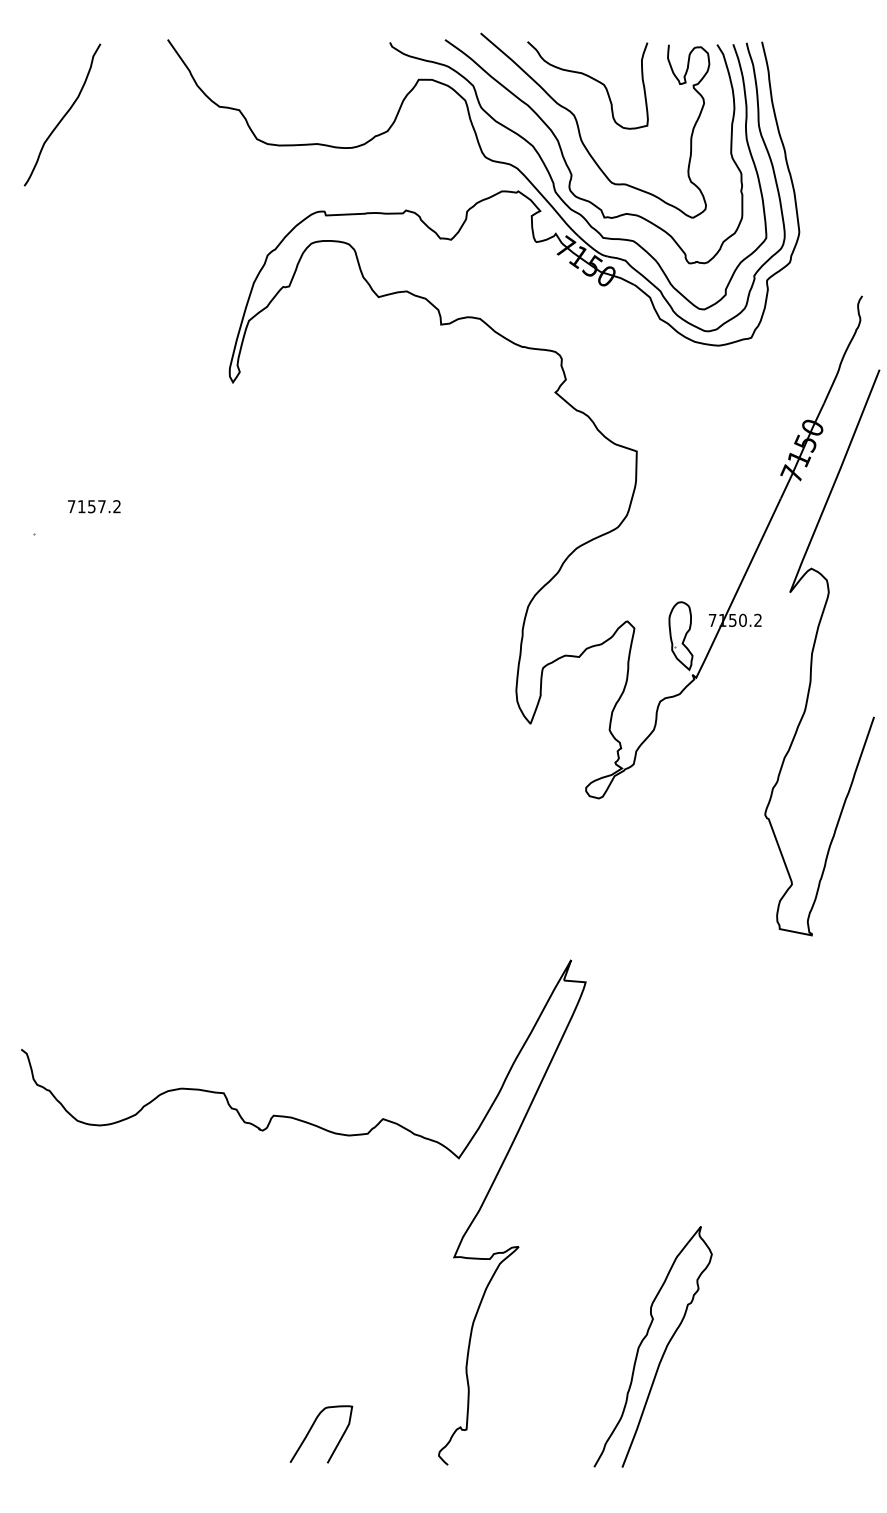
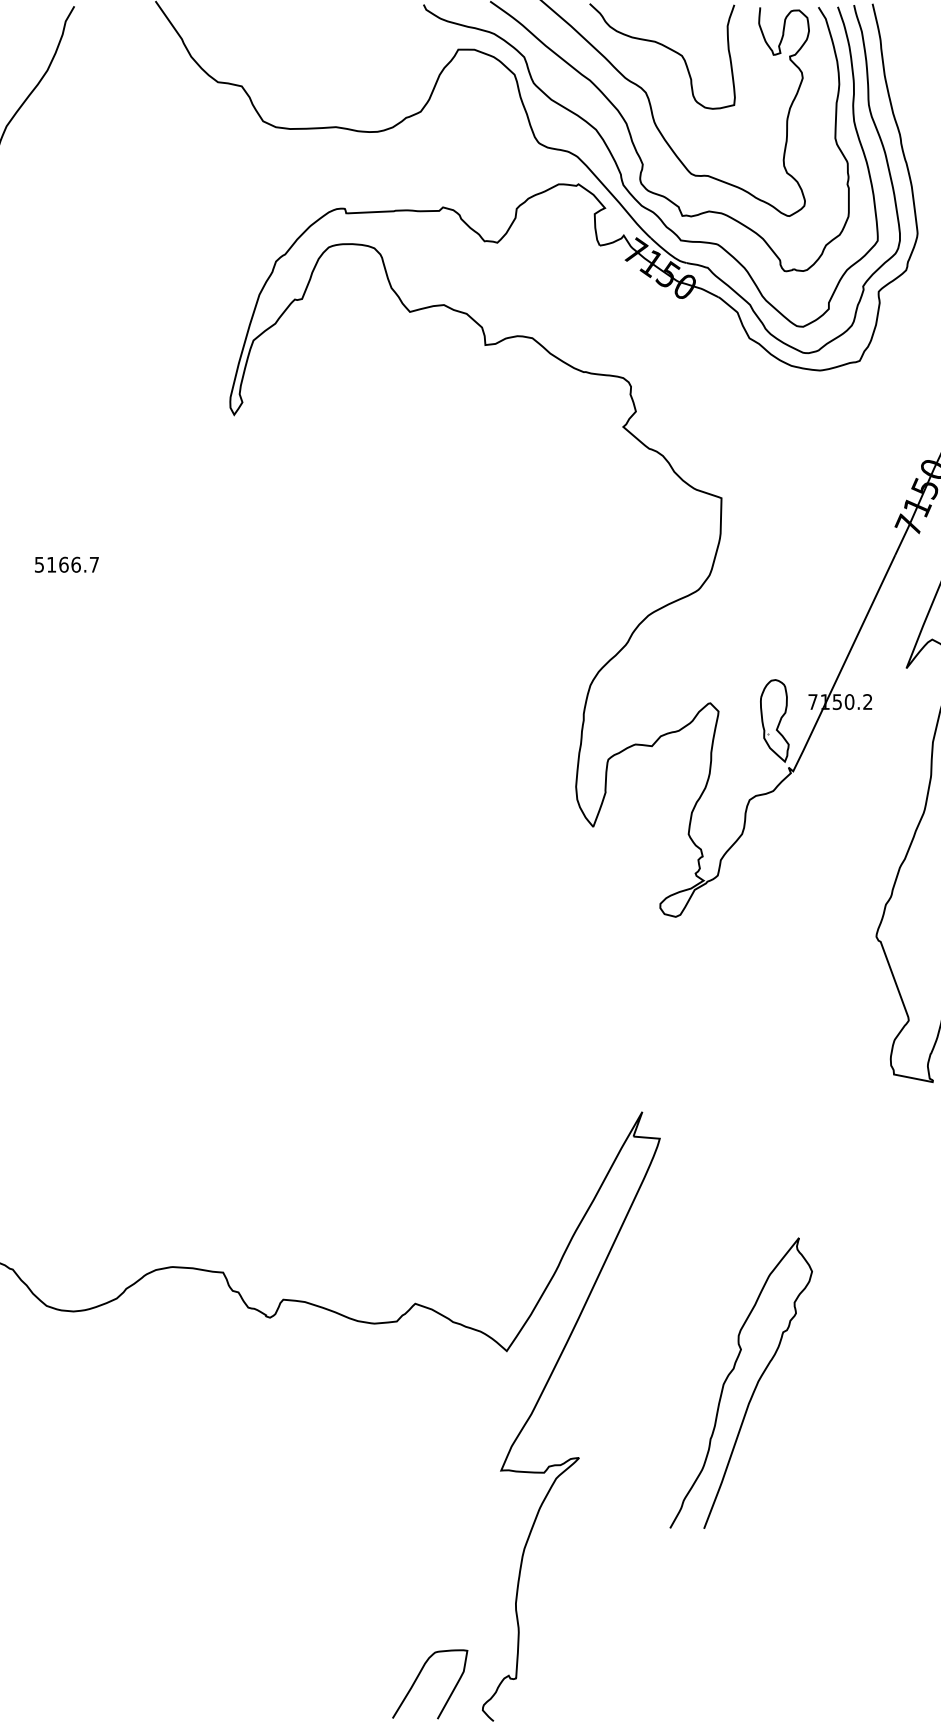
text: (93, 506) -> (65, 564), 7157.2 -> 5166.7
curve: (643, 1341) -> (729, 1376), moved
curve: (311, 1429) -> (418, 1678), moved

